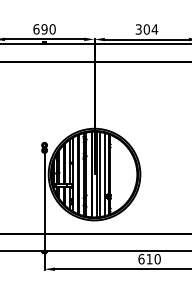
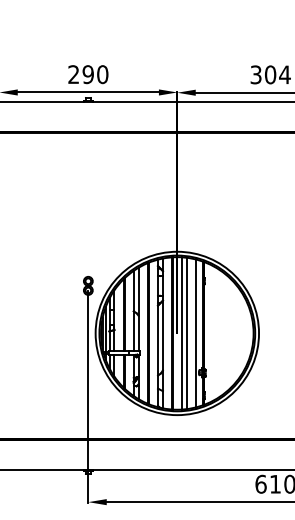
text: (36, 29) -> (73, 74), 690 -> 290

